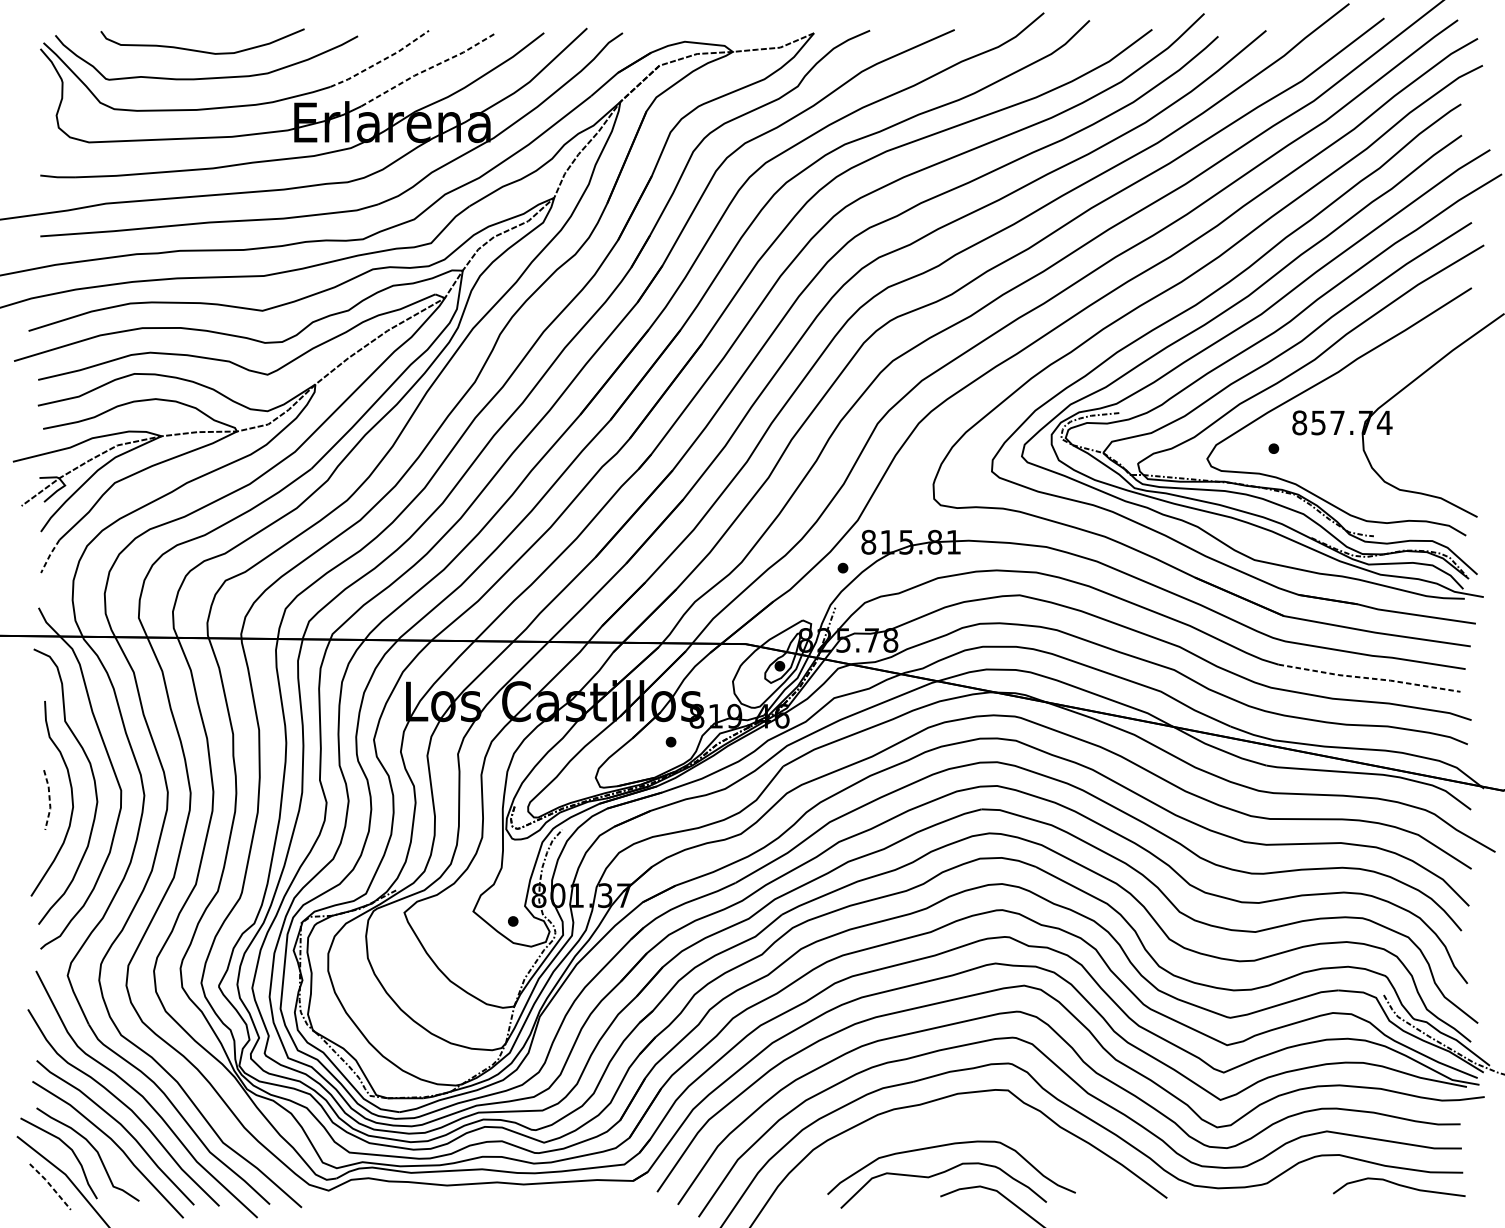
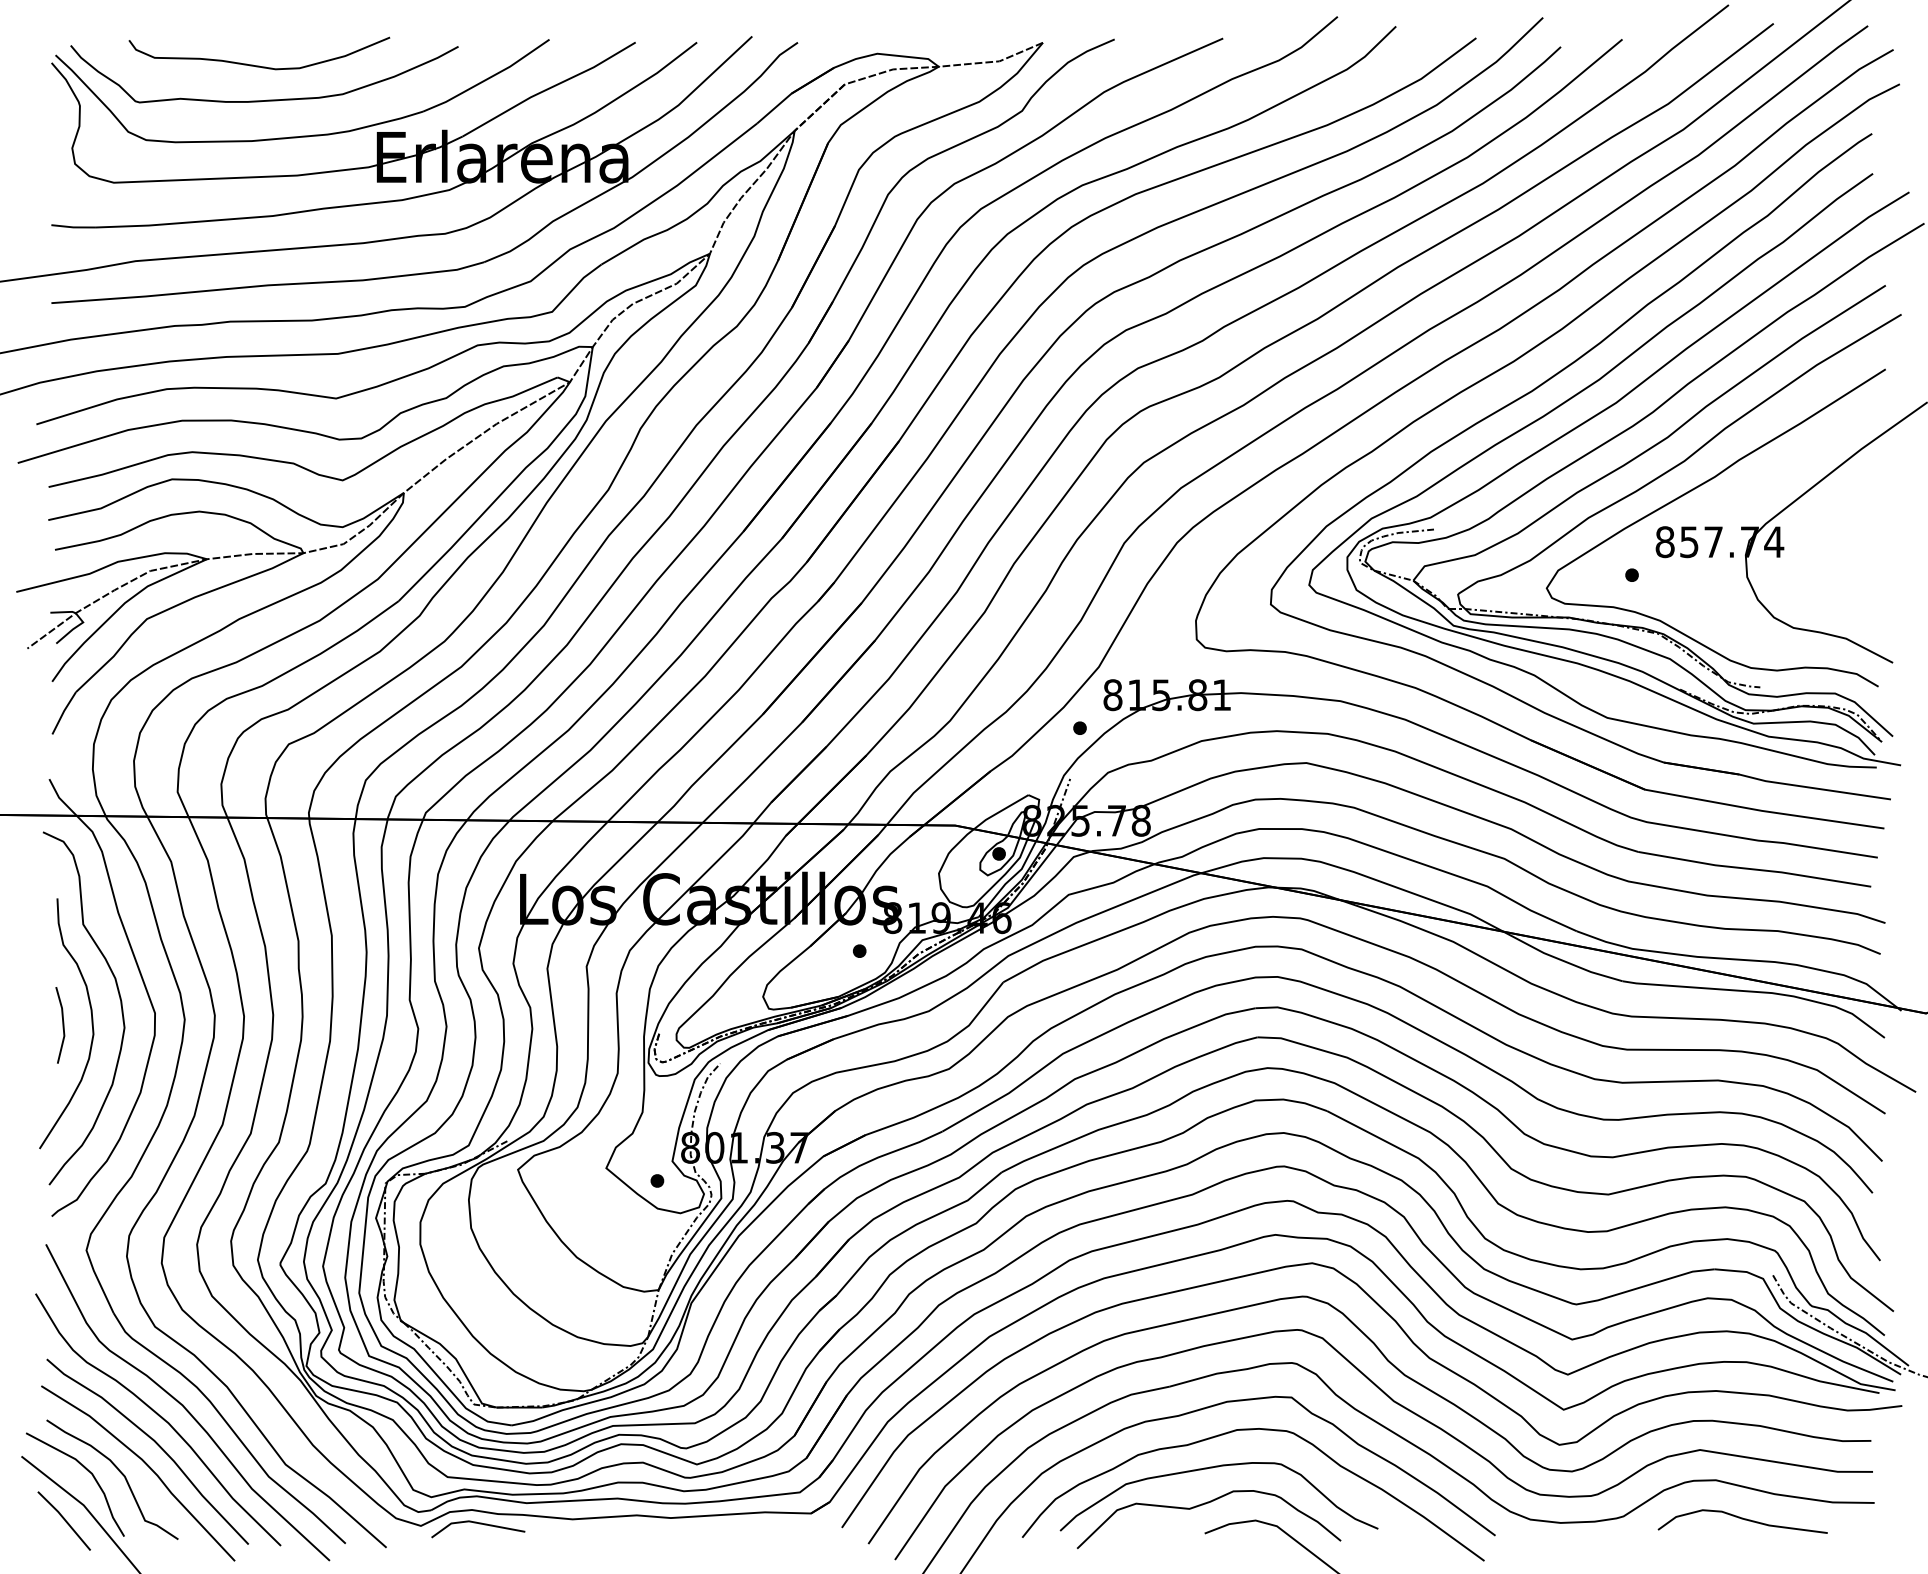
line: (381, 61) -> (488, 78), dashed -> solid
line: (428, 68) -> (548, 88), dashed -> solid
line: (49, 555) -> (63, 712), dashed -> solid
line: (1370, 678) -> (1755, 869), dashed -> solid
line: (49, 800) -> (63, 1025), dashed -> solid
curve: (977, 1116) -> (1252, 1430), added
curve: (1399, 1185) -> (1742, 1519), moved
line: (51, 1186) -> (65, 1520), dashed -> solid
line: (374, 1189) -> (479, 1524), added

